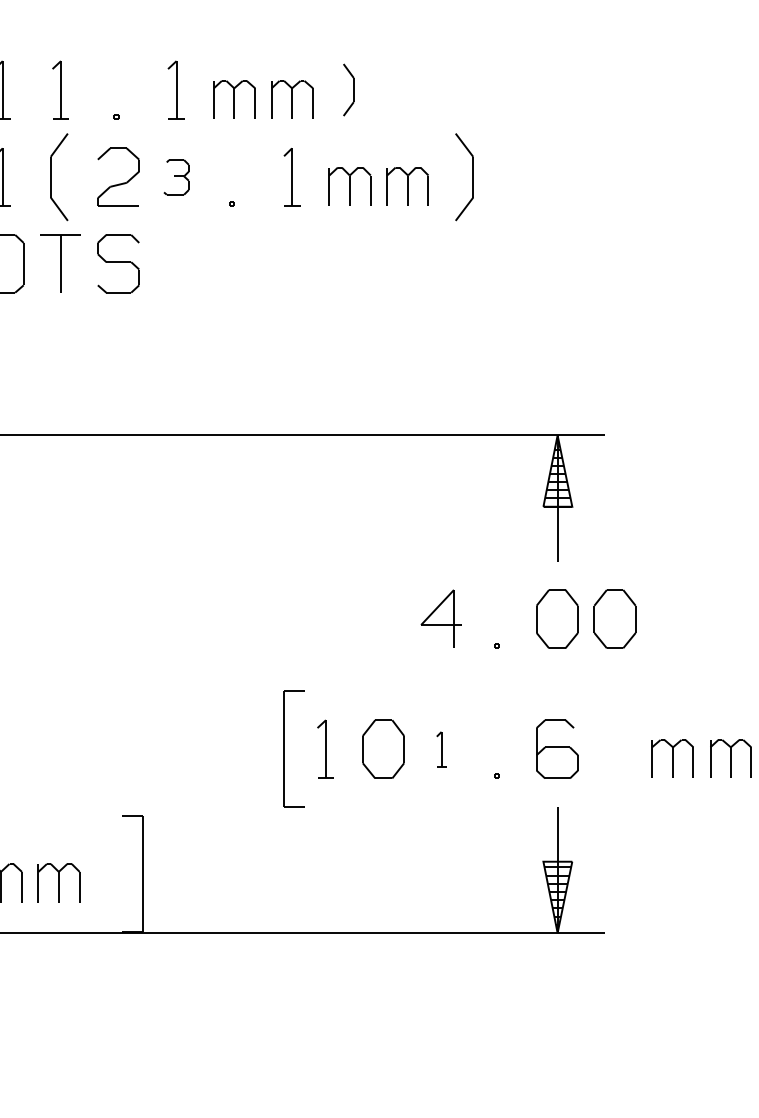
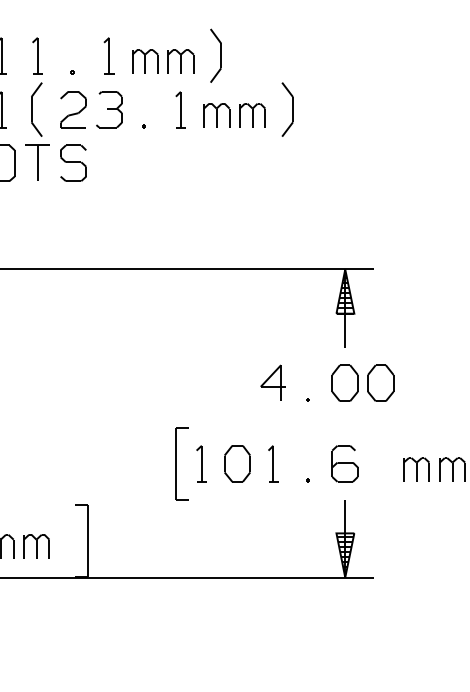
part: (347, 89) -> (215, 55), size x1.67
part: (176, 176) -> (109, 109), size x1.67
part: (441, 748) -> (273, 463), size x1.67

